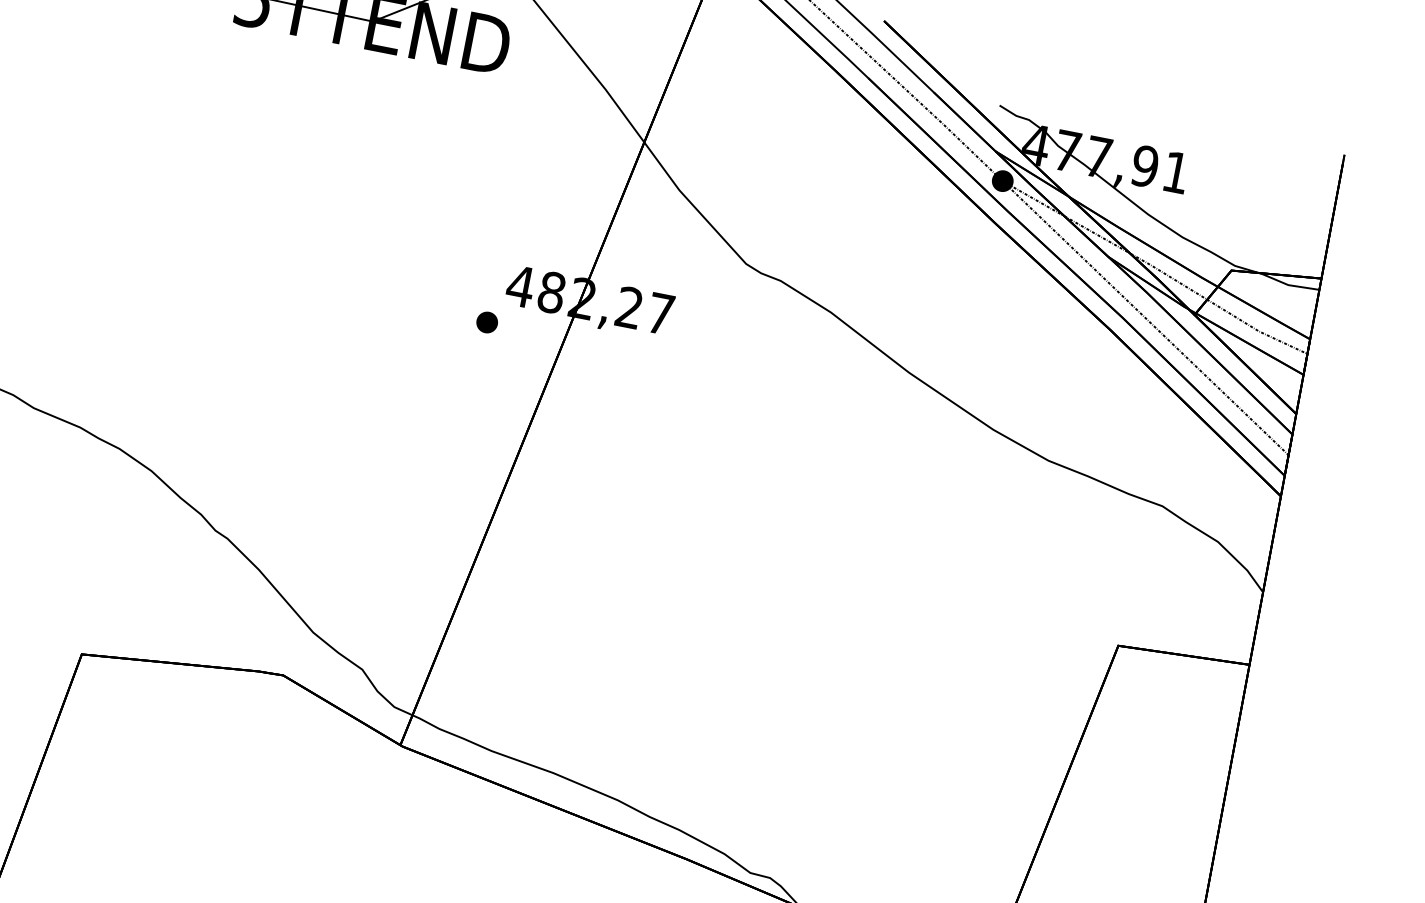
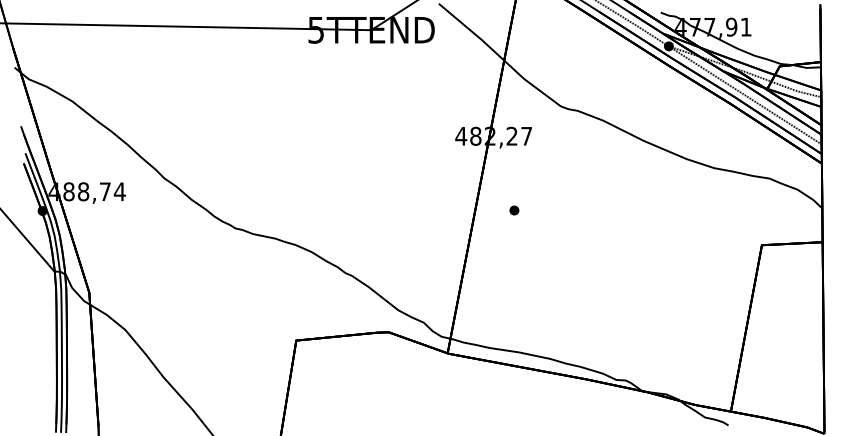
part: (487, 322) -> (514, 210), moved

